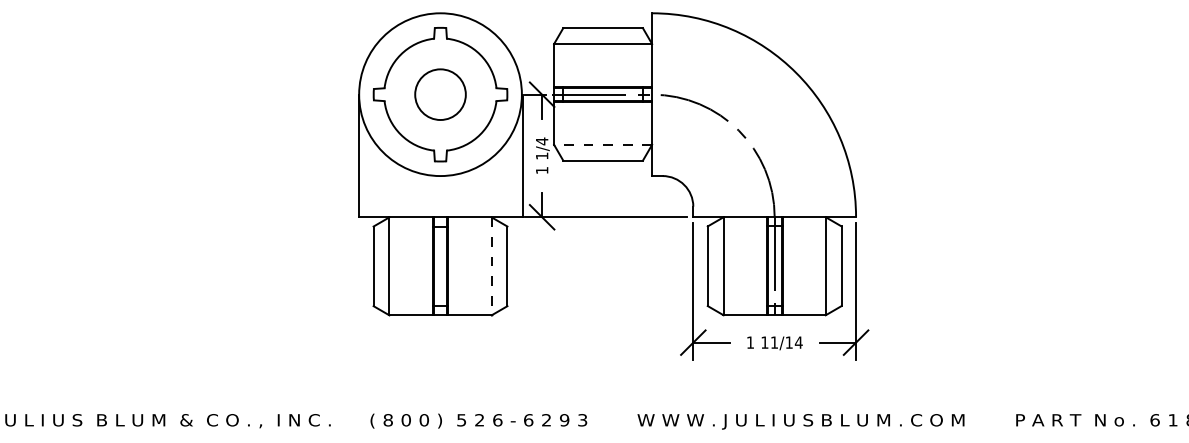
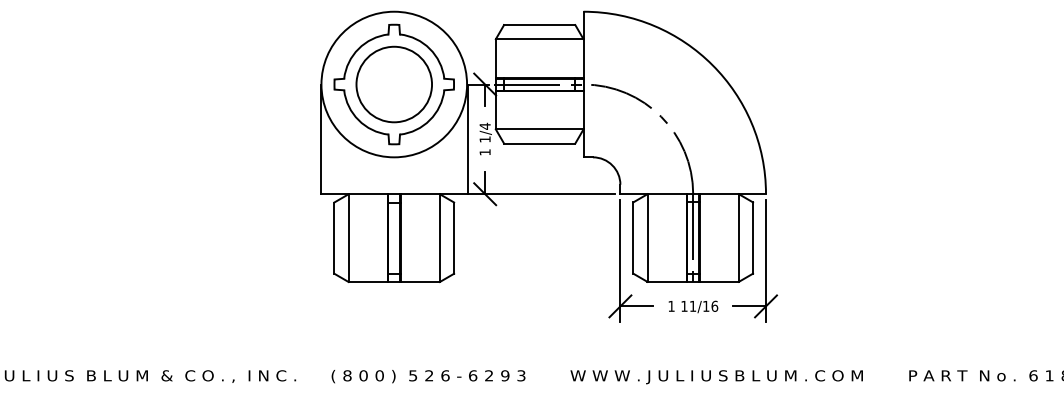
circle: (440, 94) -> (394, 84), size x1.67
line: (602, 144) -> (539, 129), dashed -> solid
line: (491, 266) -> (439, 238), dashed -> solid
text: (798, 341) -> (714, 305), 11/14 -> 11/16

